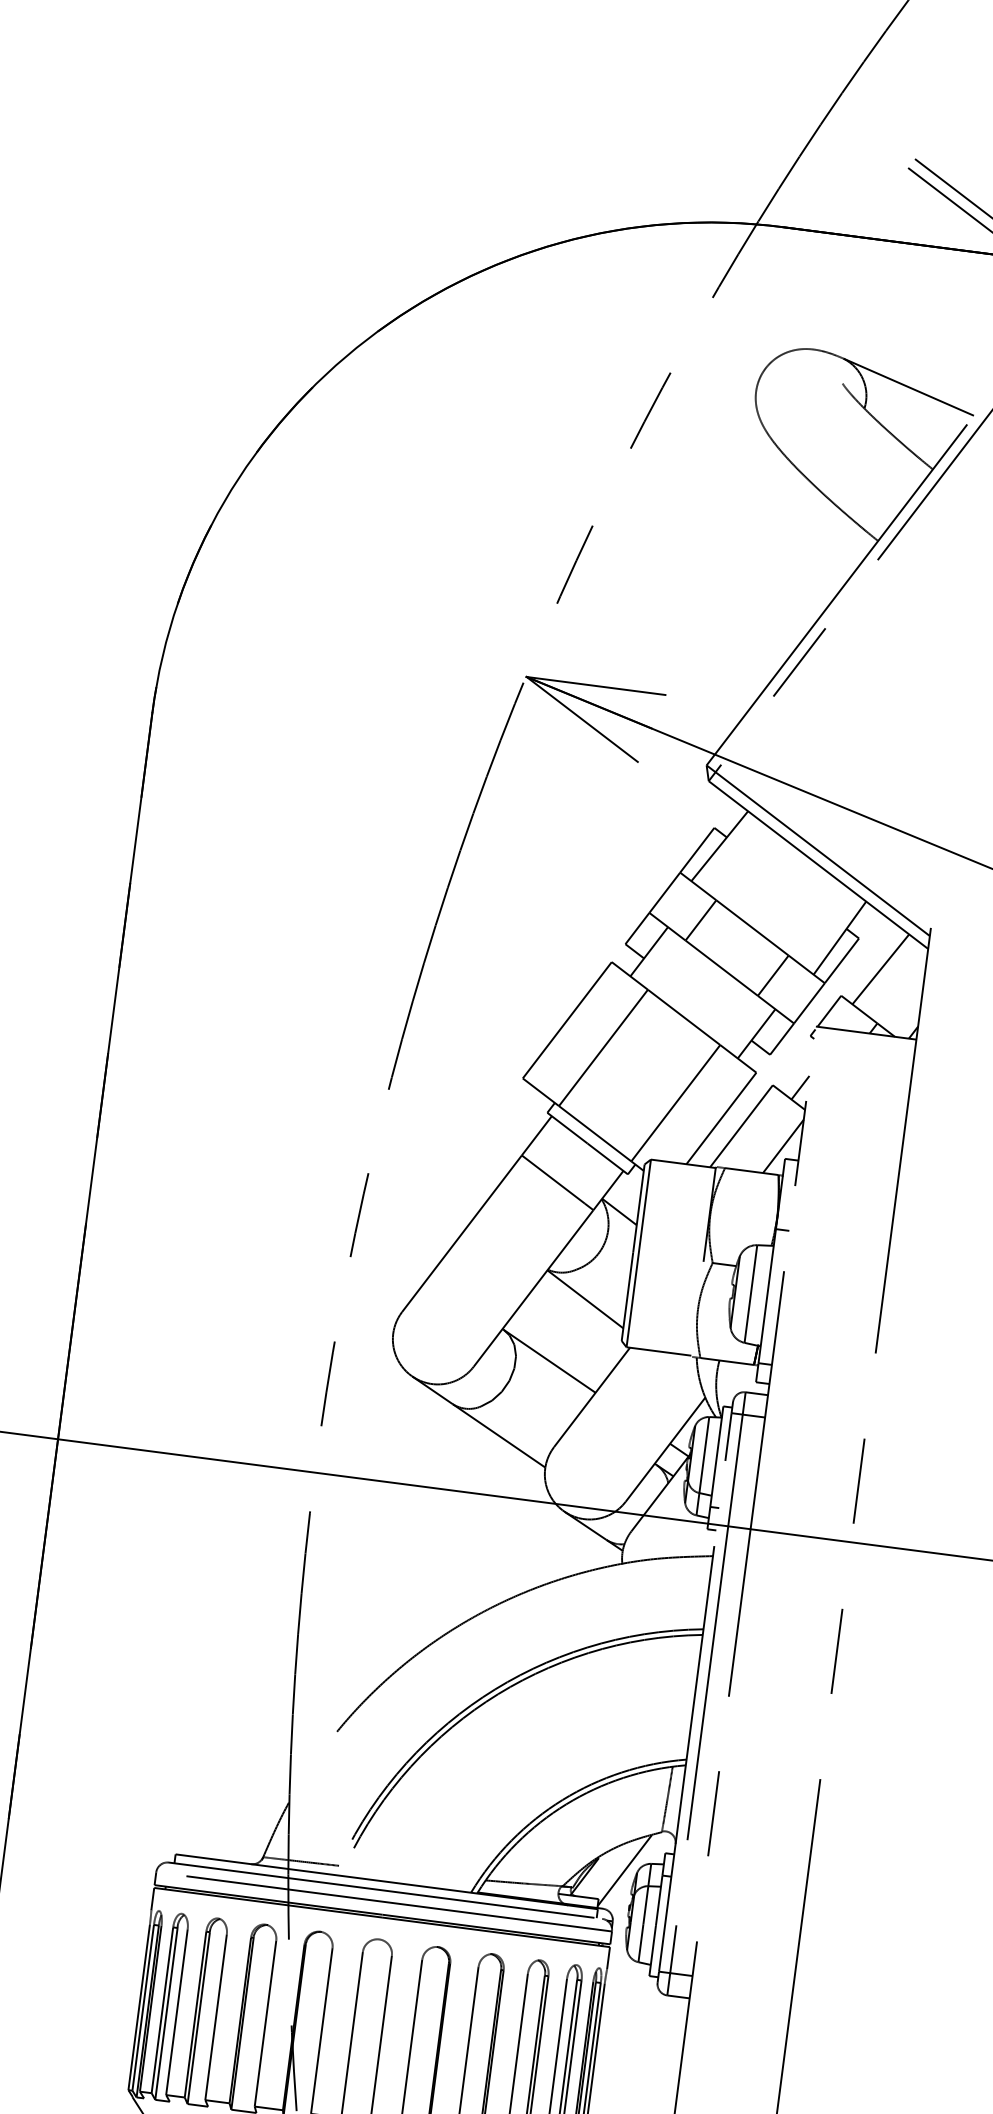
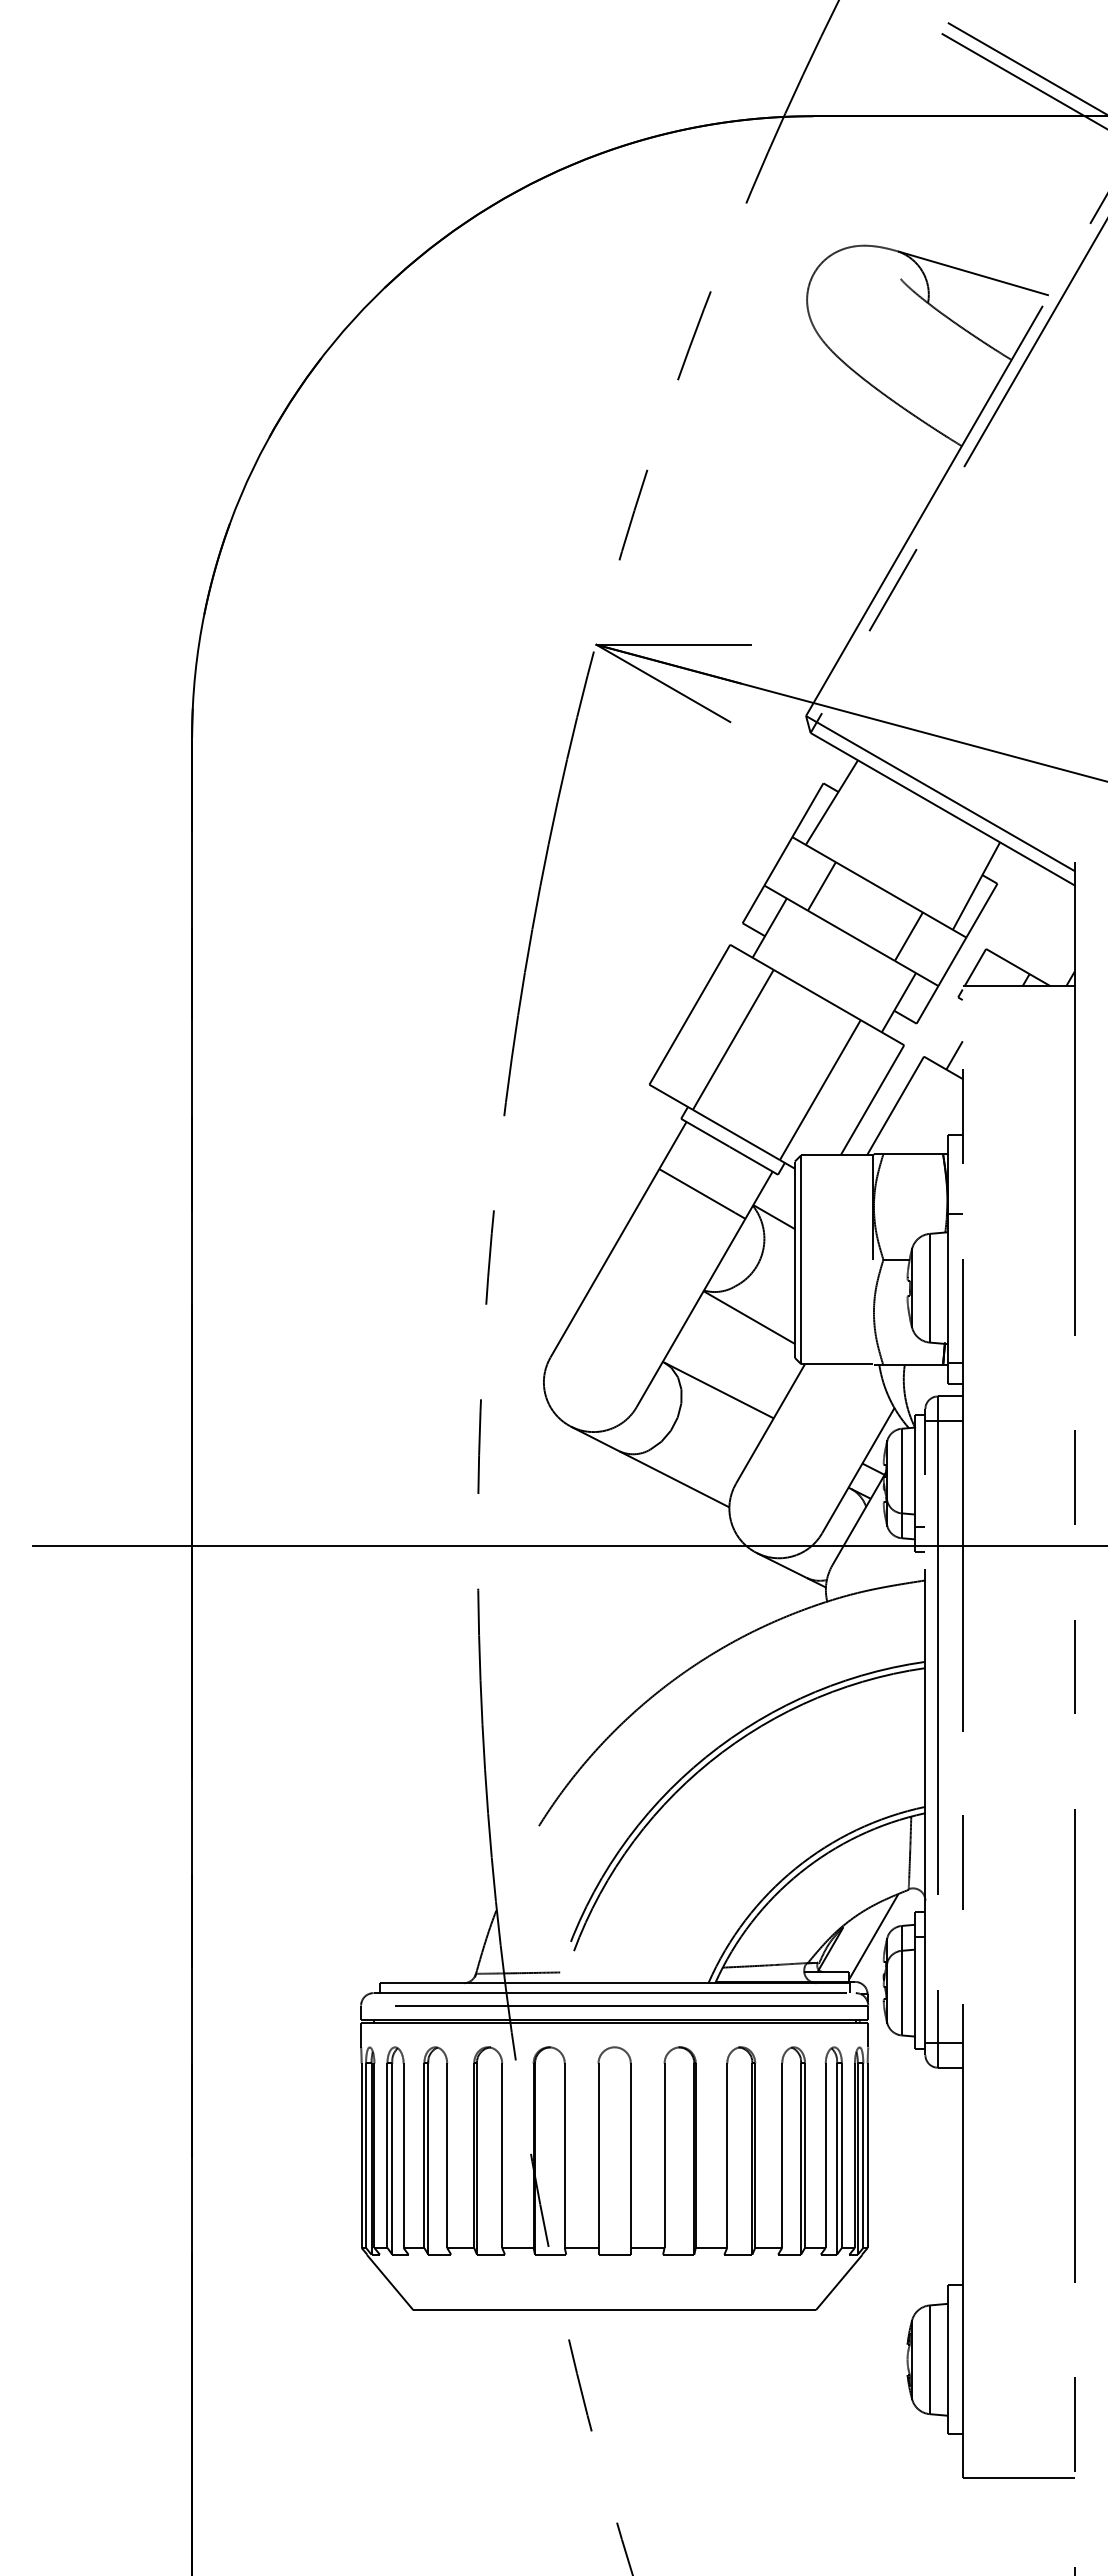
line: (880, 969) -> (1025, 914), removed
line: (782, 1145) -> (943, 1121), removed

